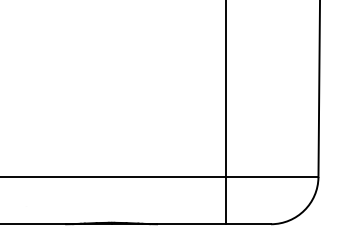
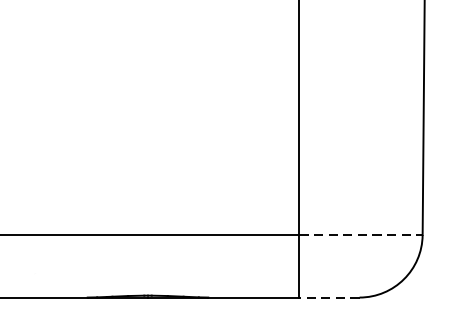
line: (272, 177) -> (361, 235), solid -> dashed
line: (248, 224) -> (329, 297), solid -> dashed

